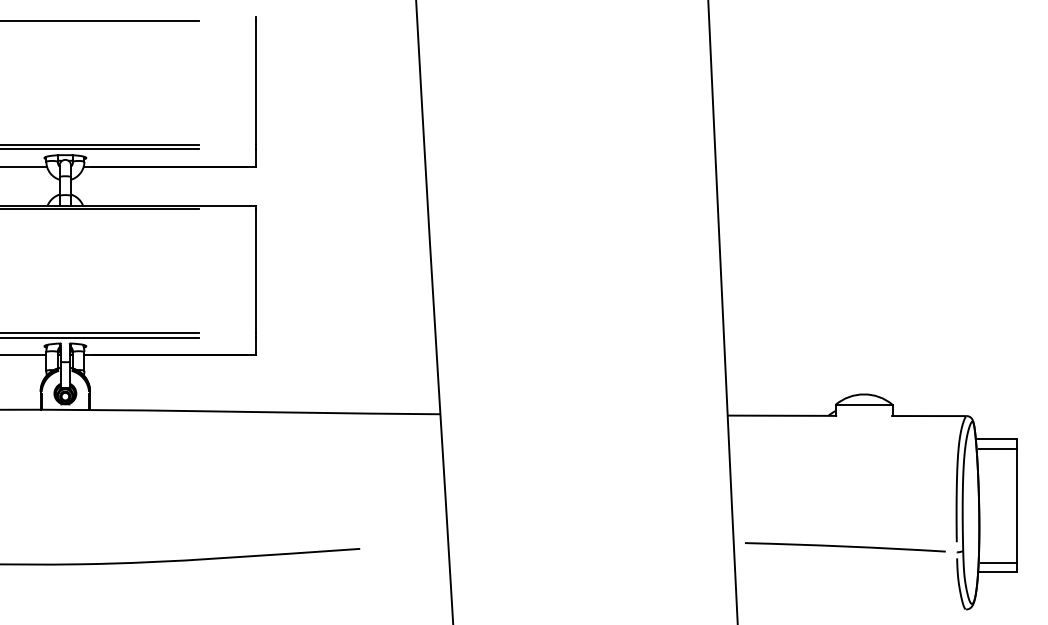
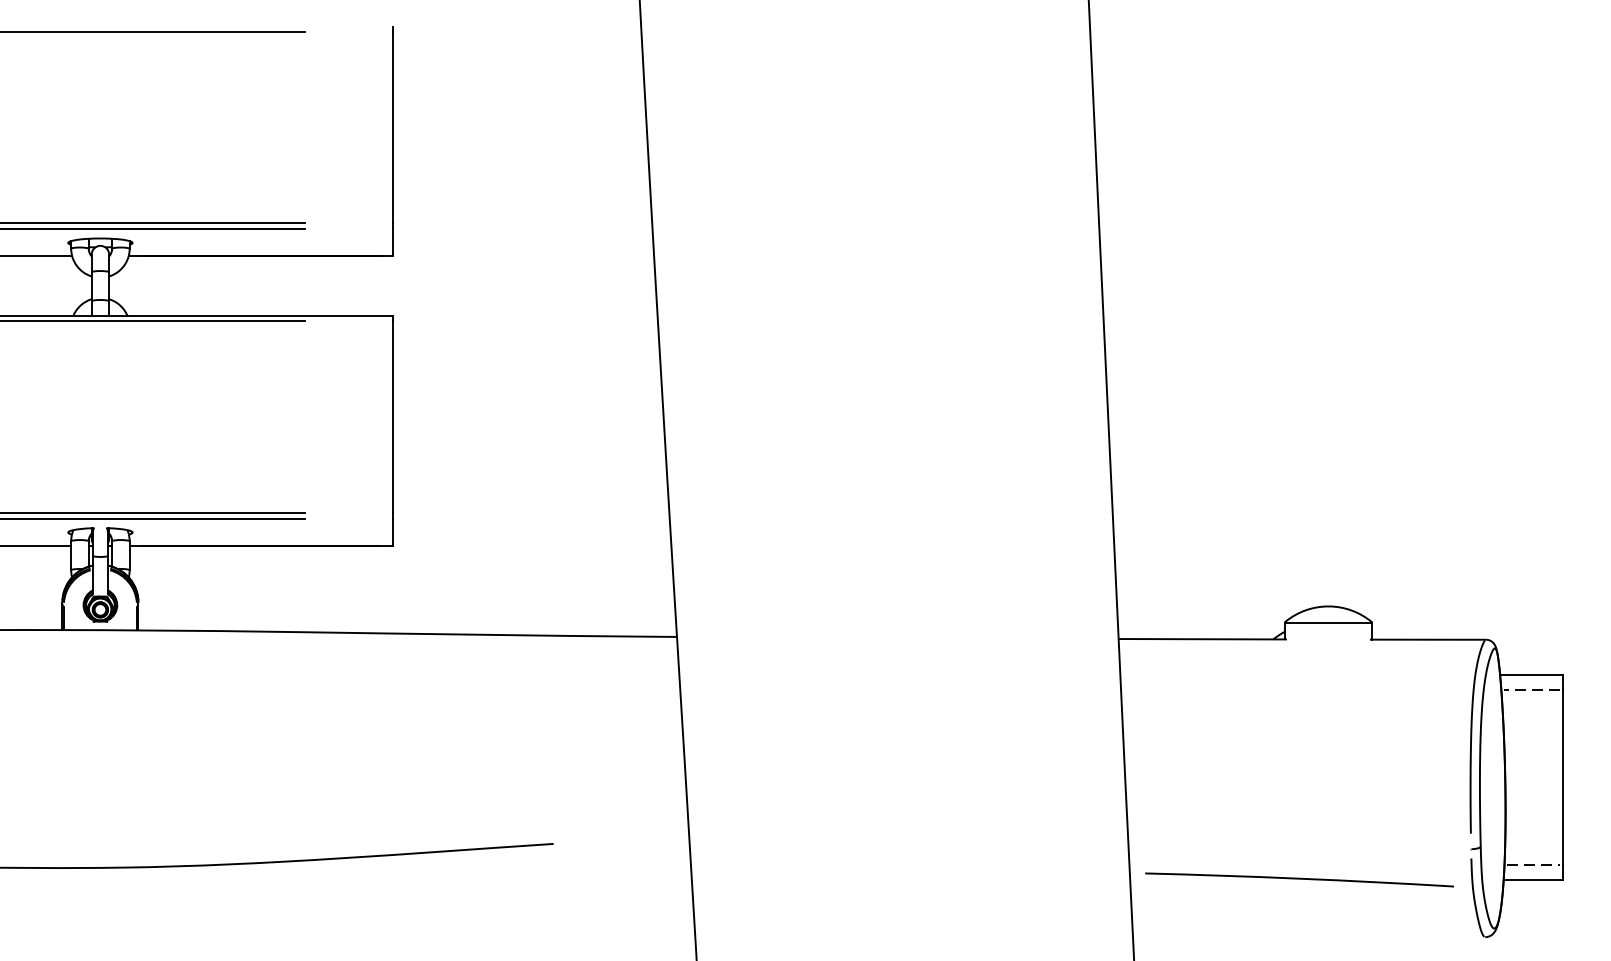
line: (996, 448) -> (1531, 689), solid -> dashed
line: (845, 547) -> (1299, 880), moved
line: (998, 562) -> (1534, 864), solid -> dashed

